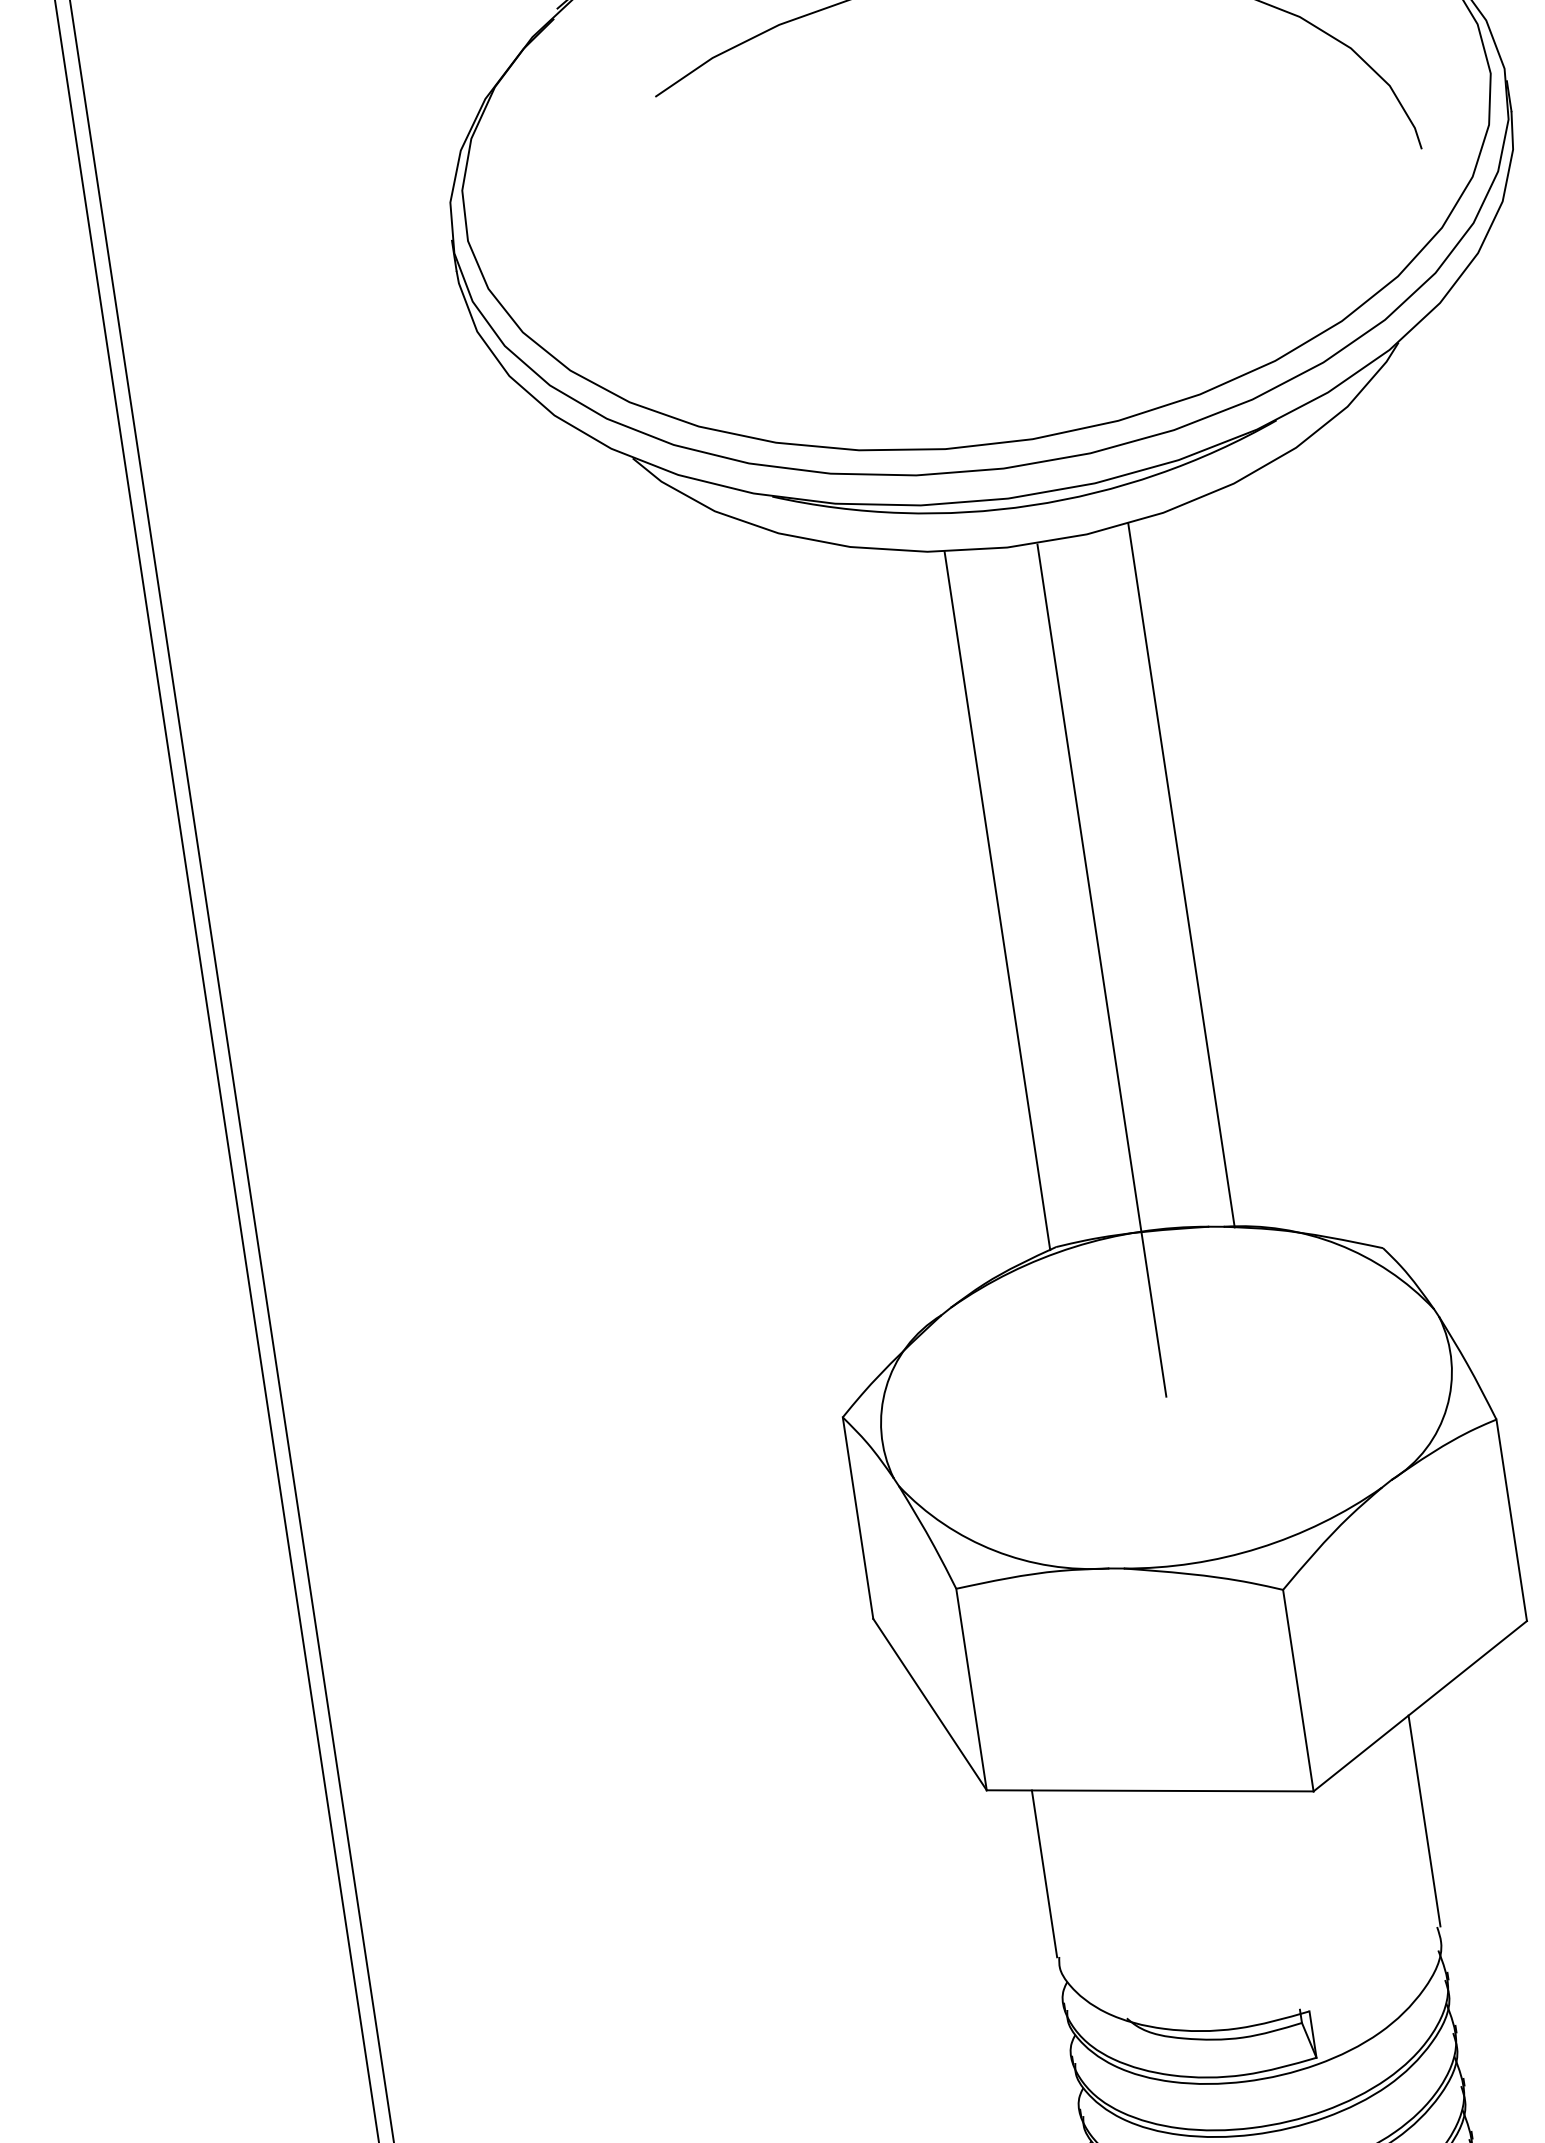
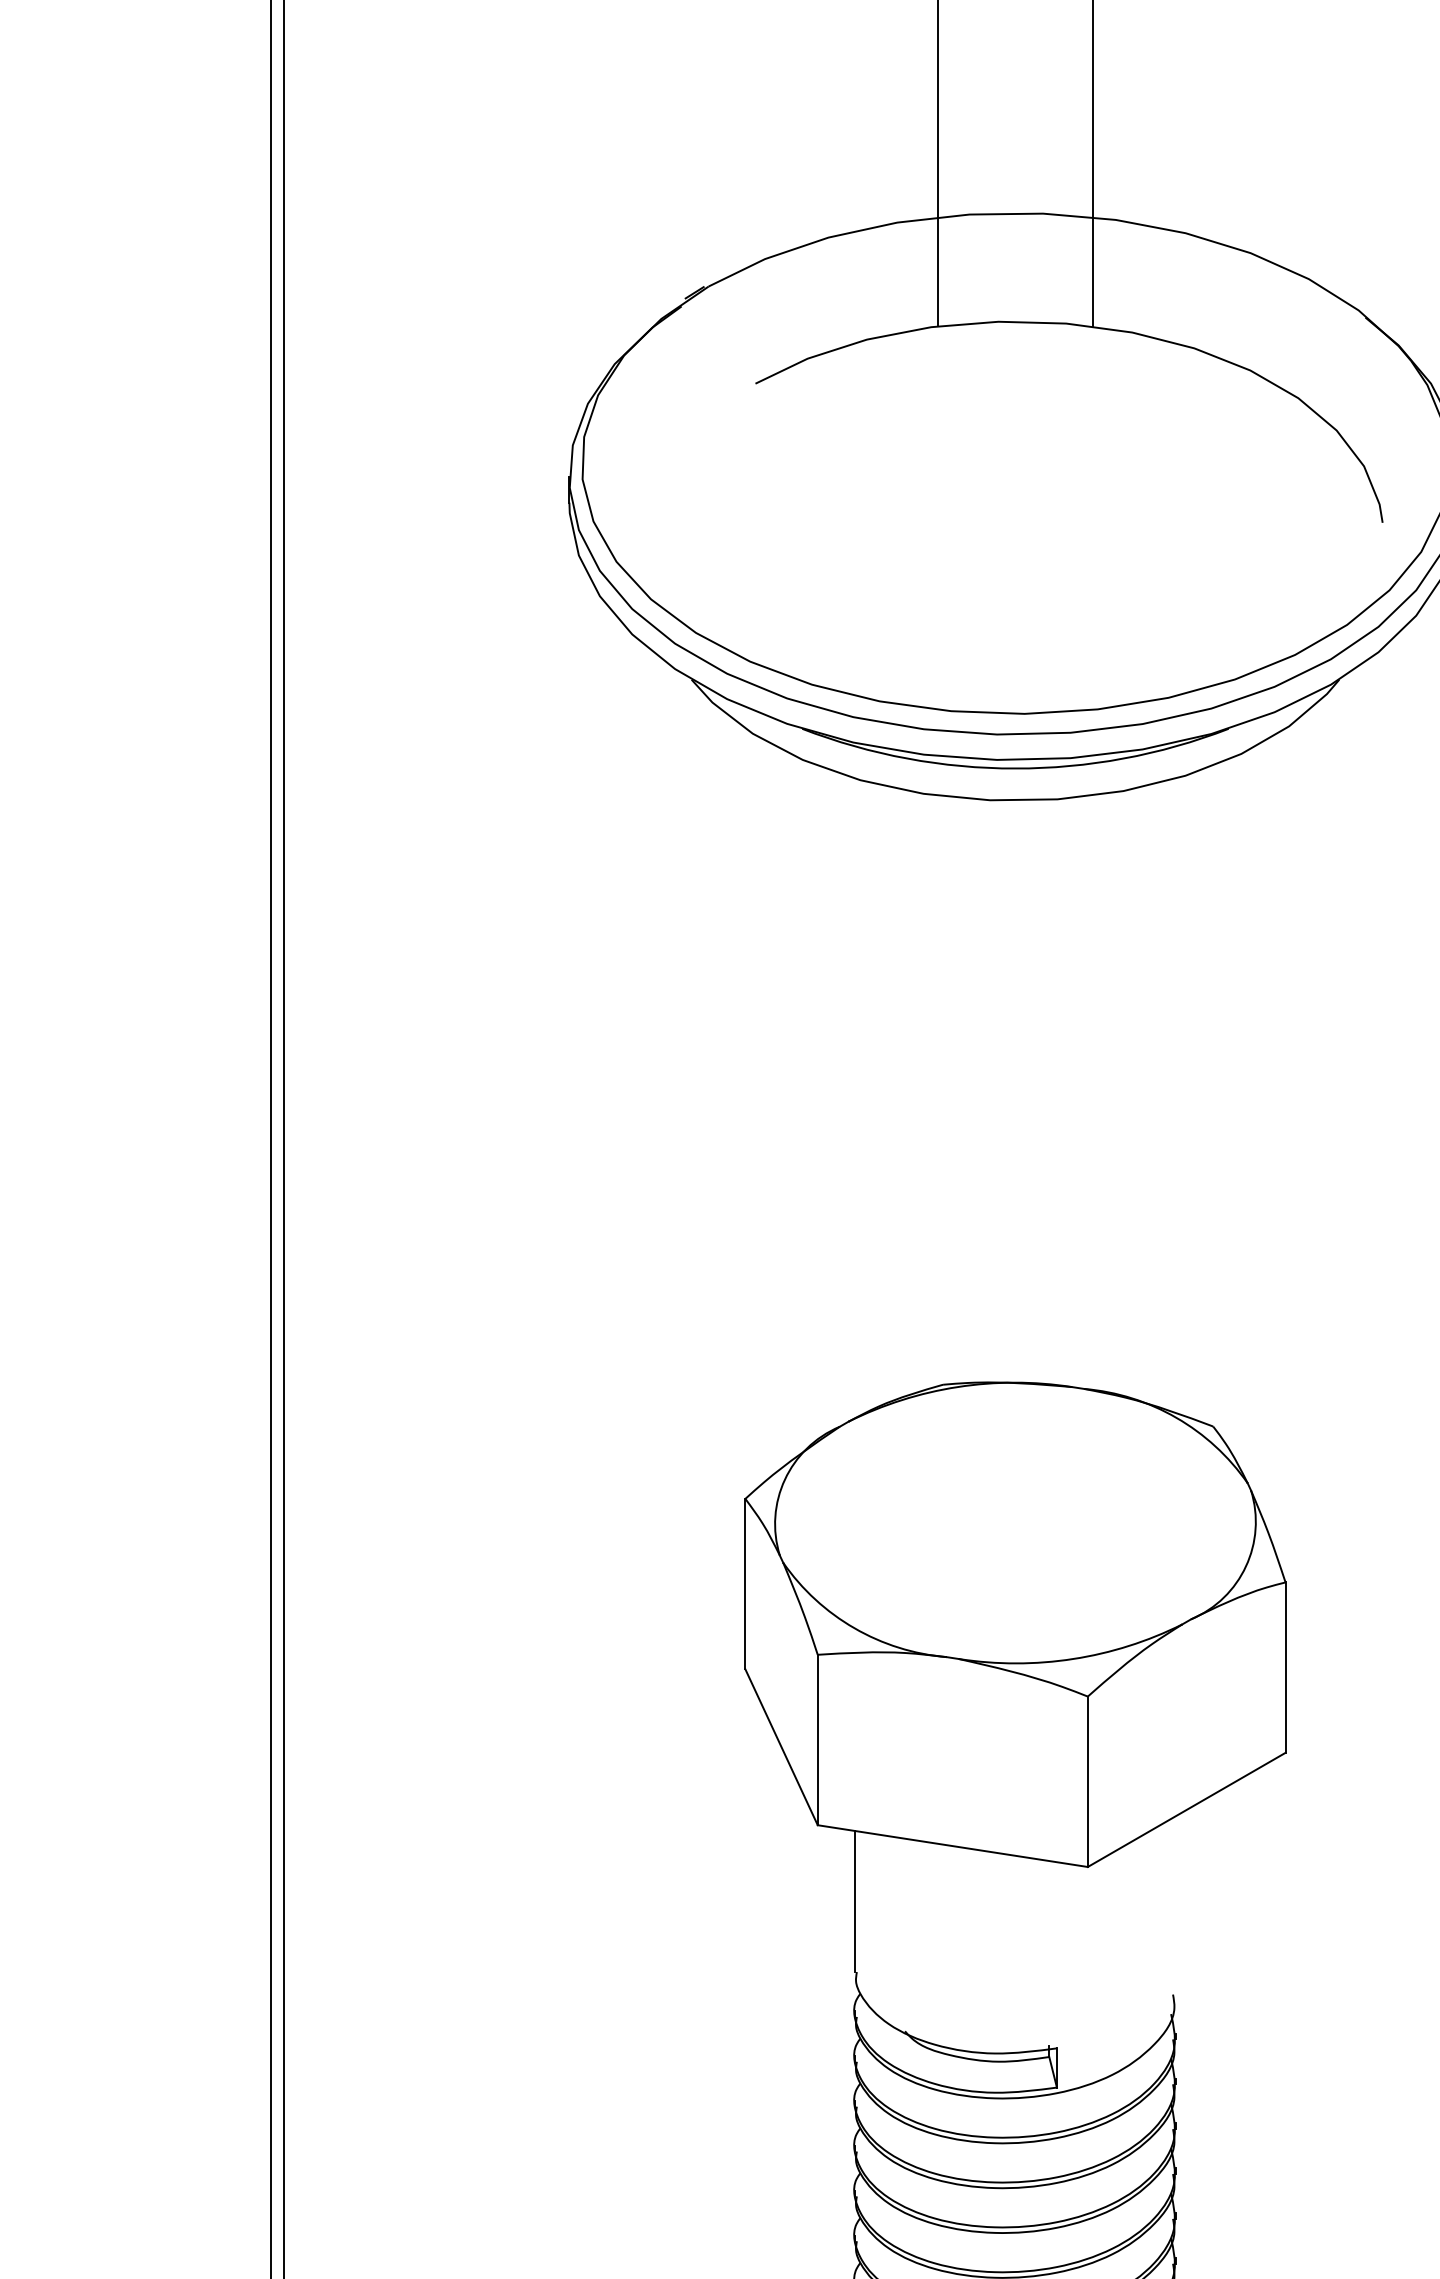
line: (1181, 874) -> (1093, 1092), removed
line: (996, 900) -> (937, 1090), removed
line: (1101, 970) -> (1015, 1161), removed
line: (1424, 1821) -> (1175, 1905), removed

